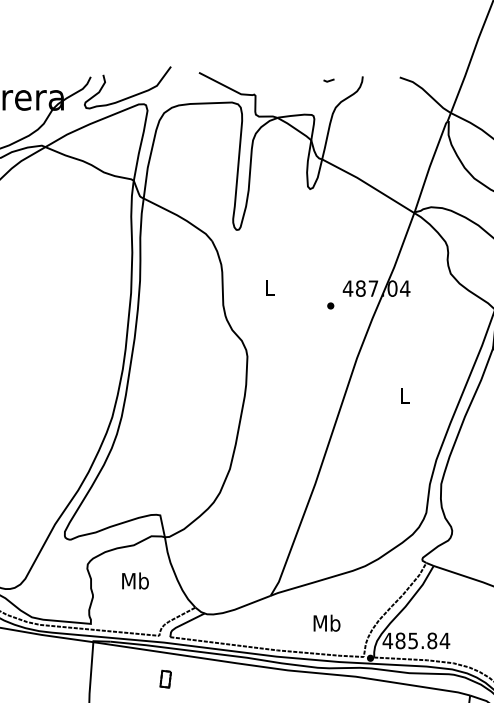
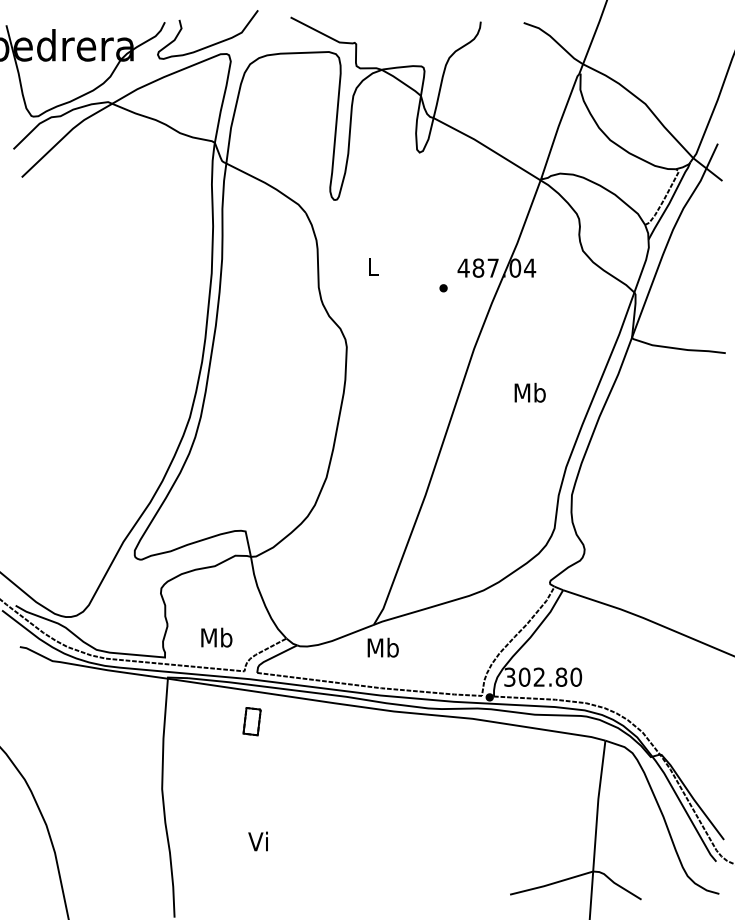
line: (328, 80) -> (441, 26), removed
text: (404, 395) -> (529, 392), L -> Mb
text: (135, 580) -> (216, 637), moved
text: (326, 623) -> (382, 647), moved
text: (415, 640) -> (542, 676), 485.84 -> 302.80
part: (165, 679) -> (251, 721), size x1.4

